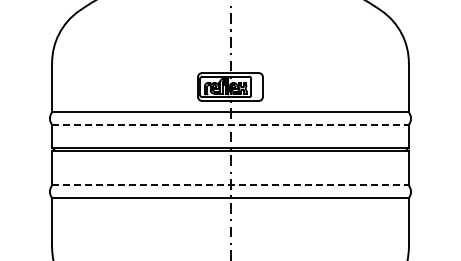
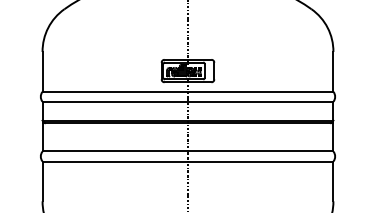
line: (230, 125) -> (188, 102), dashed -> solid
line: (230, 185) -> (188, 151), dashed -> solid

